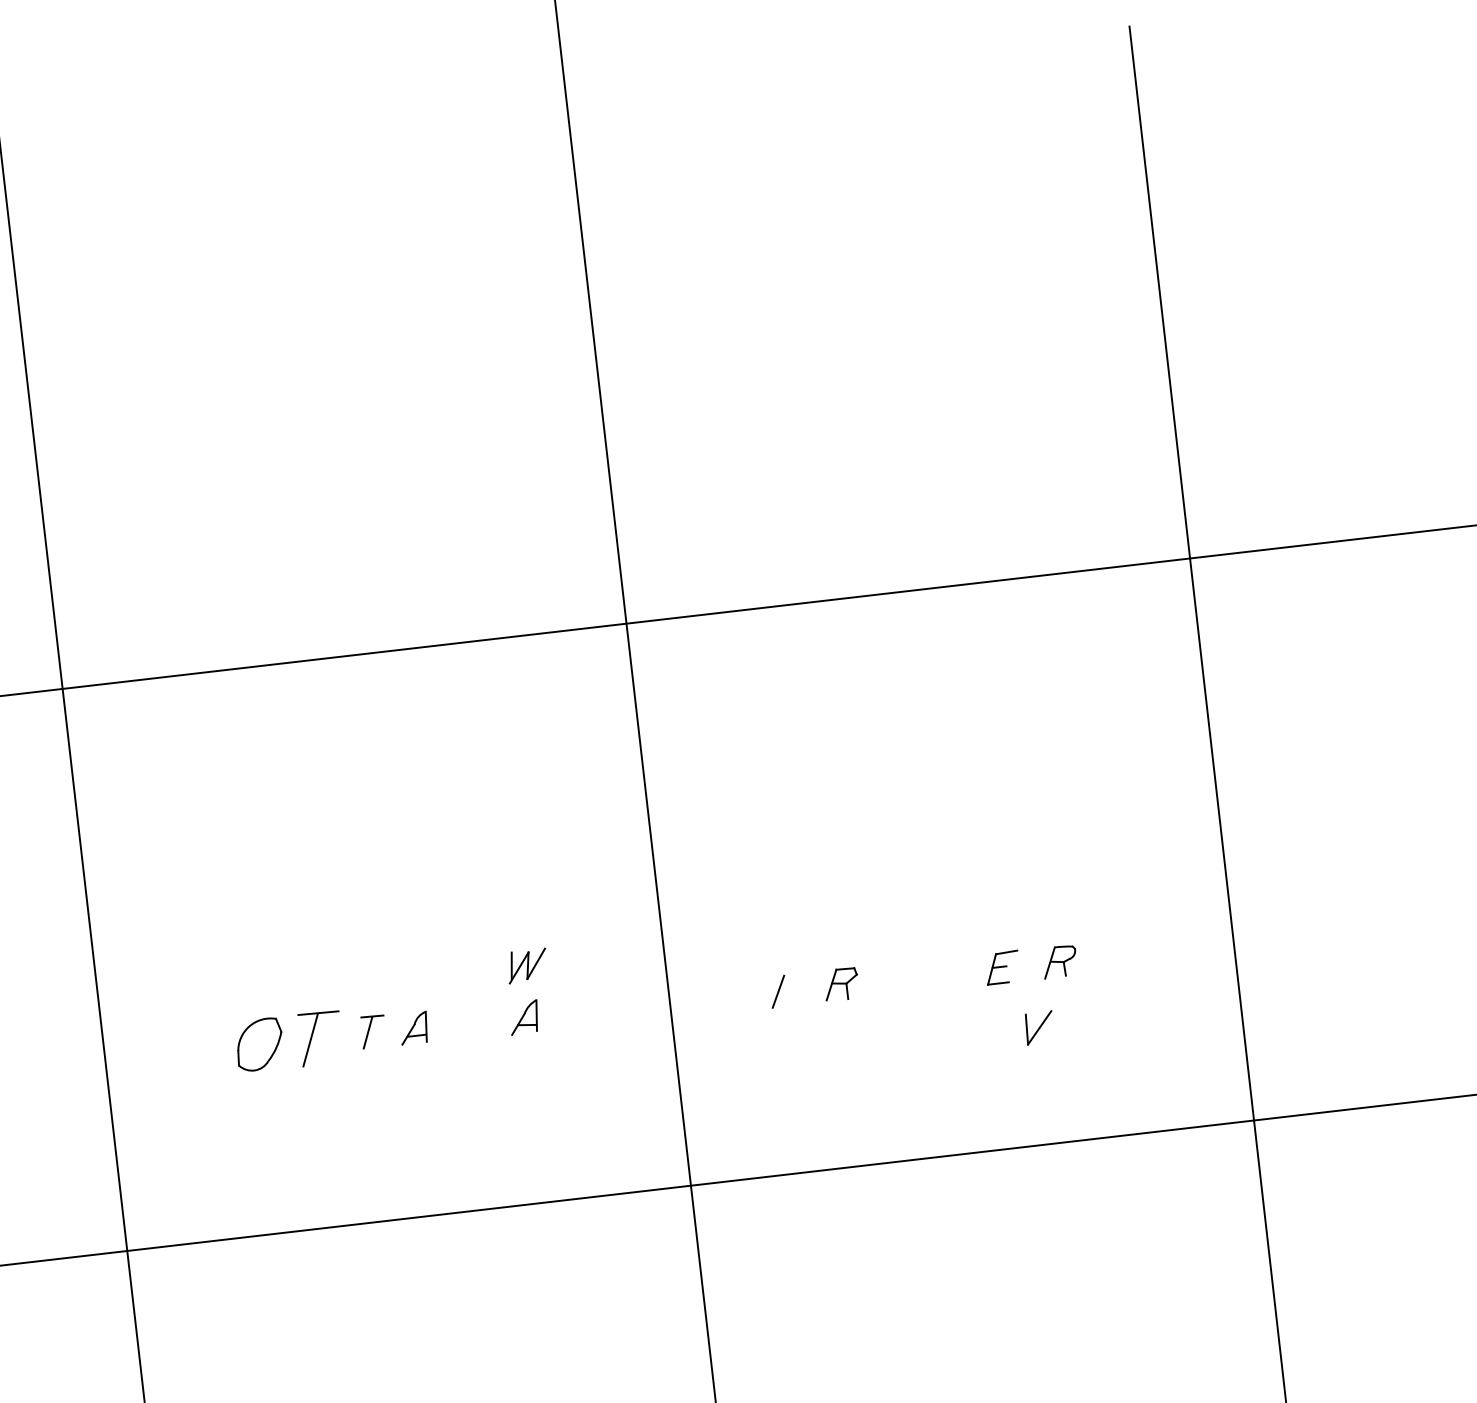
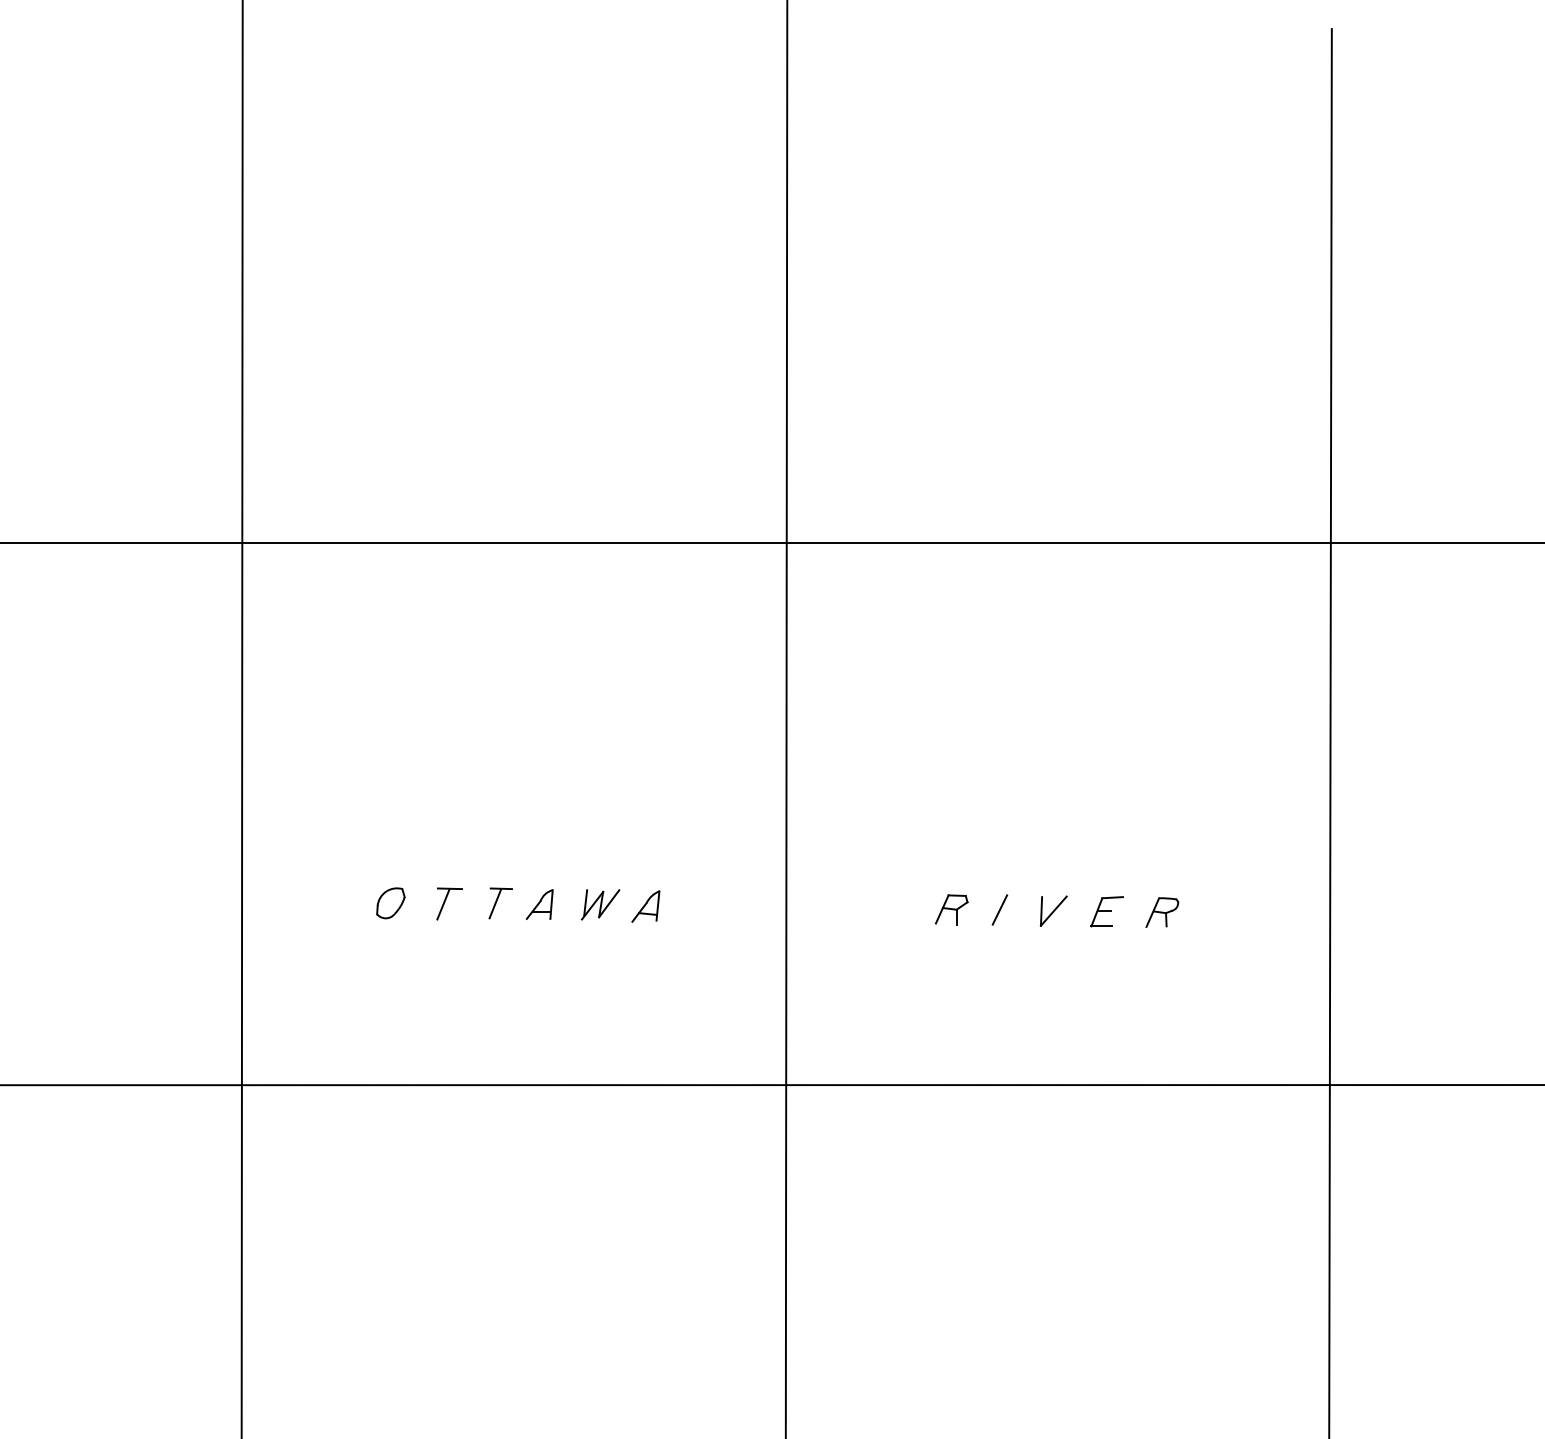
part: (527, 965) -> (600, 904), moved
line: (777, 991) -> (999, 909), moved
part: (1039, 1027) -> (1053, 910), moved
part: (320, 1037) -> (449, 903), size x0.62
part: (259, 1045) -> (390, 903), size x0.62

